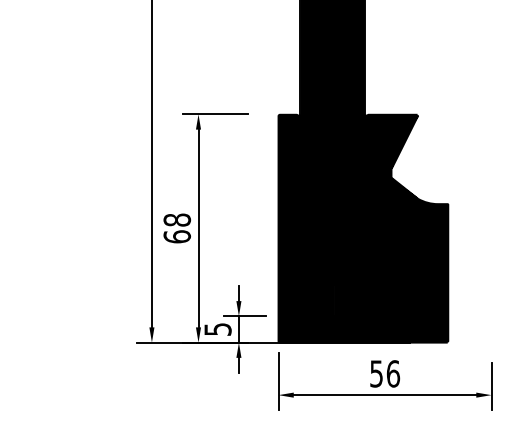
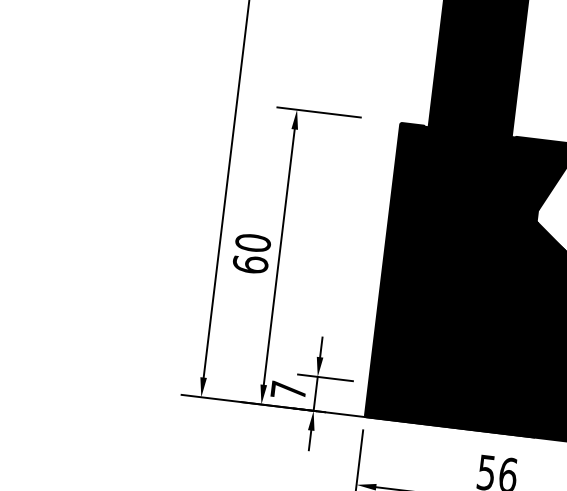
text: (177, 219) -> (253, 242), 68 -> 60
text: (217, 329) -> (288, 390), 5 -> 7

